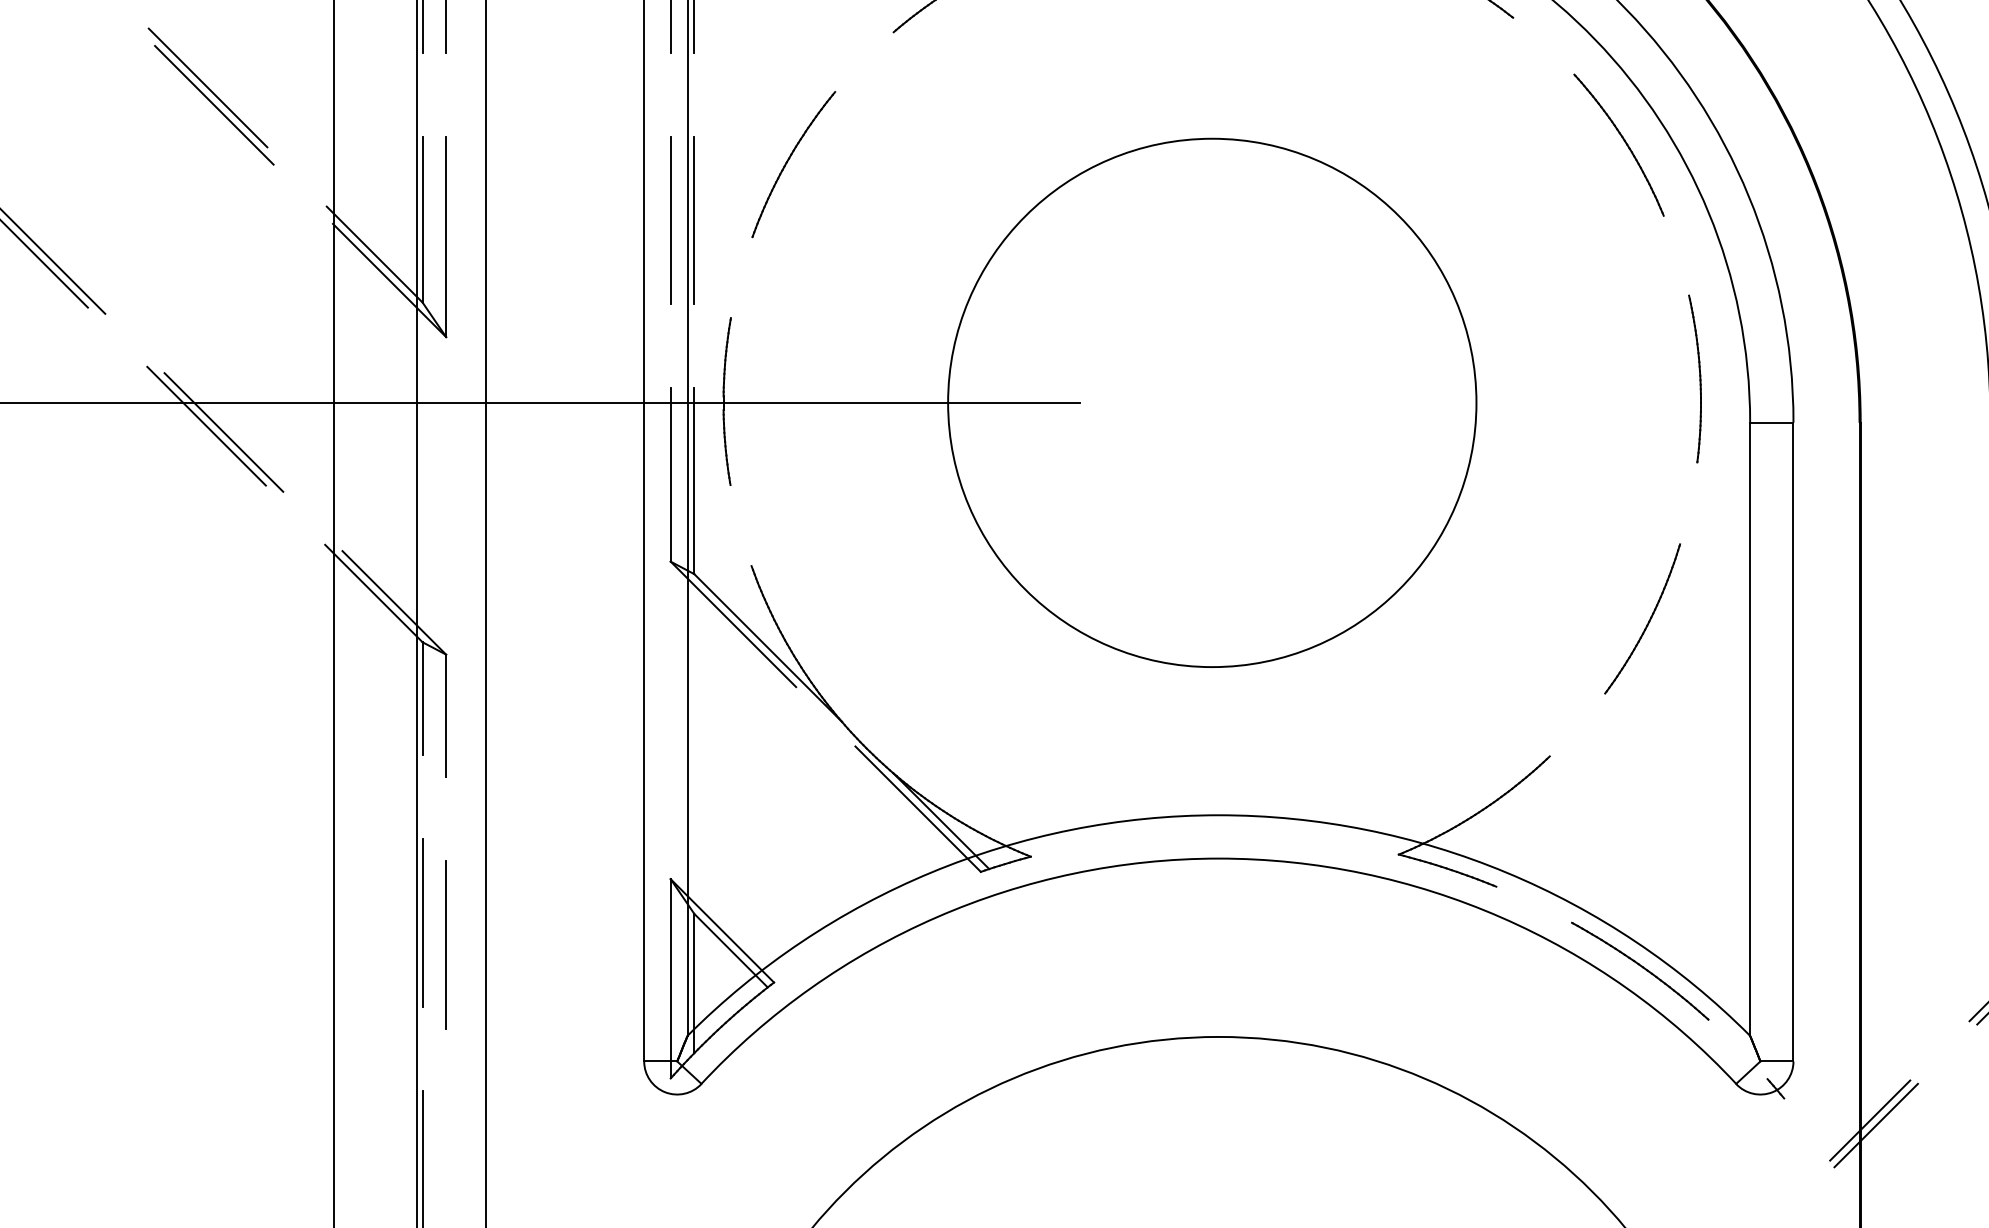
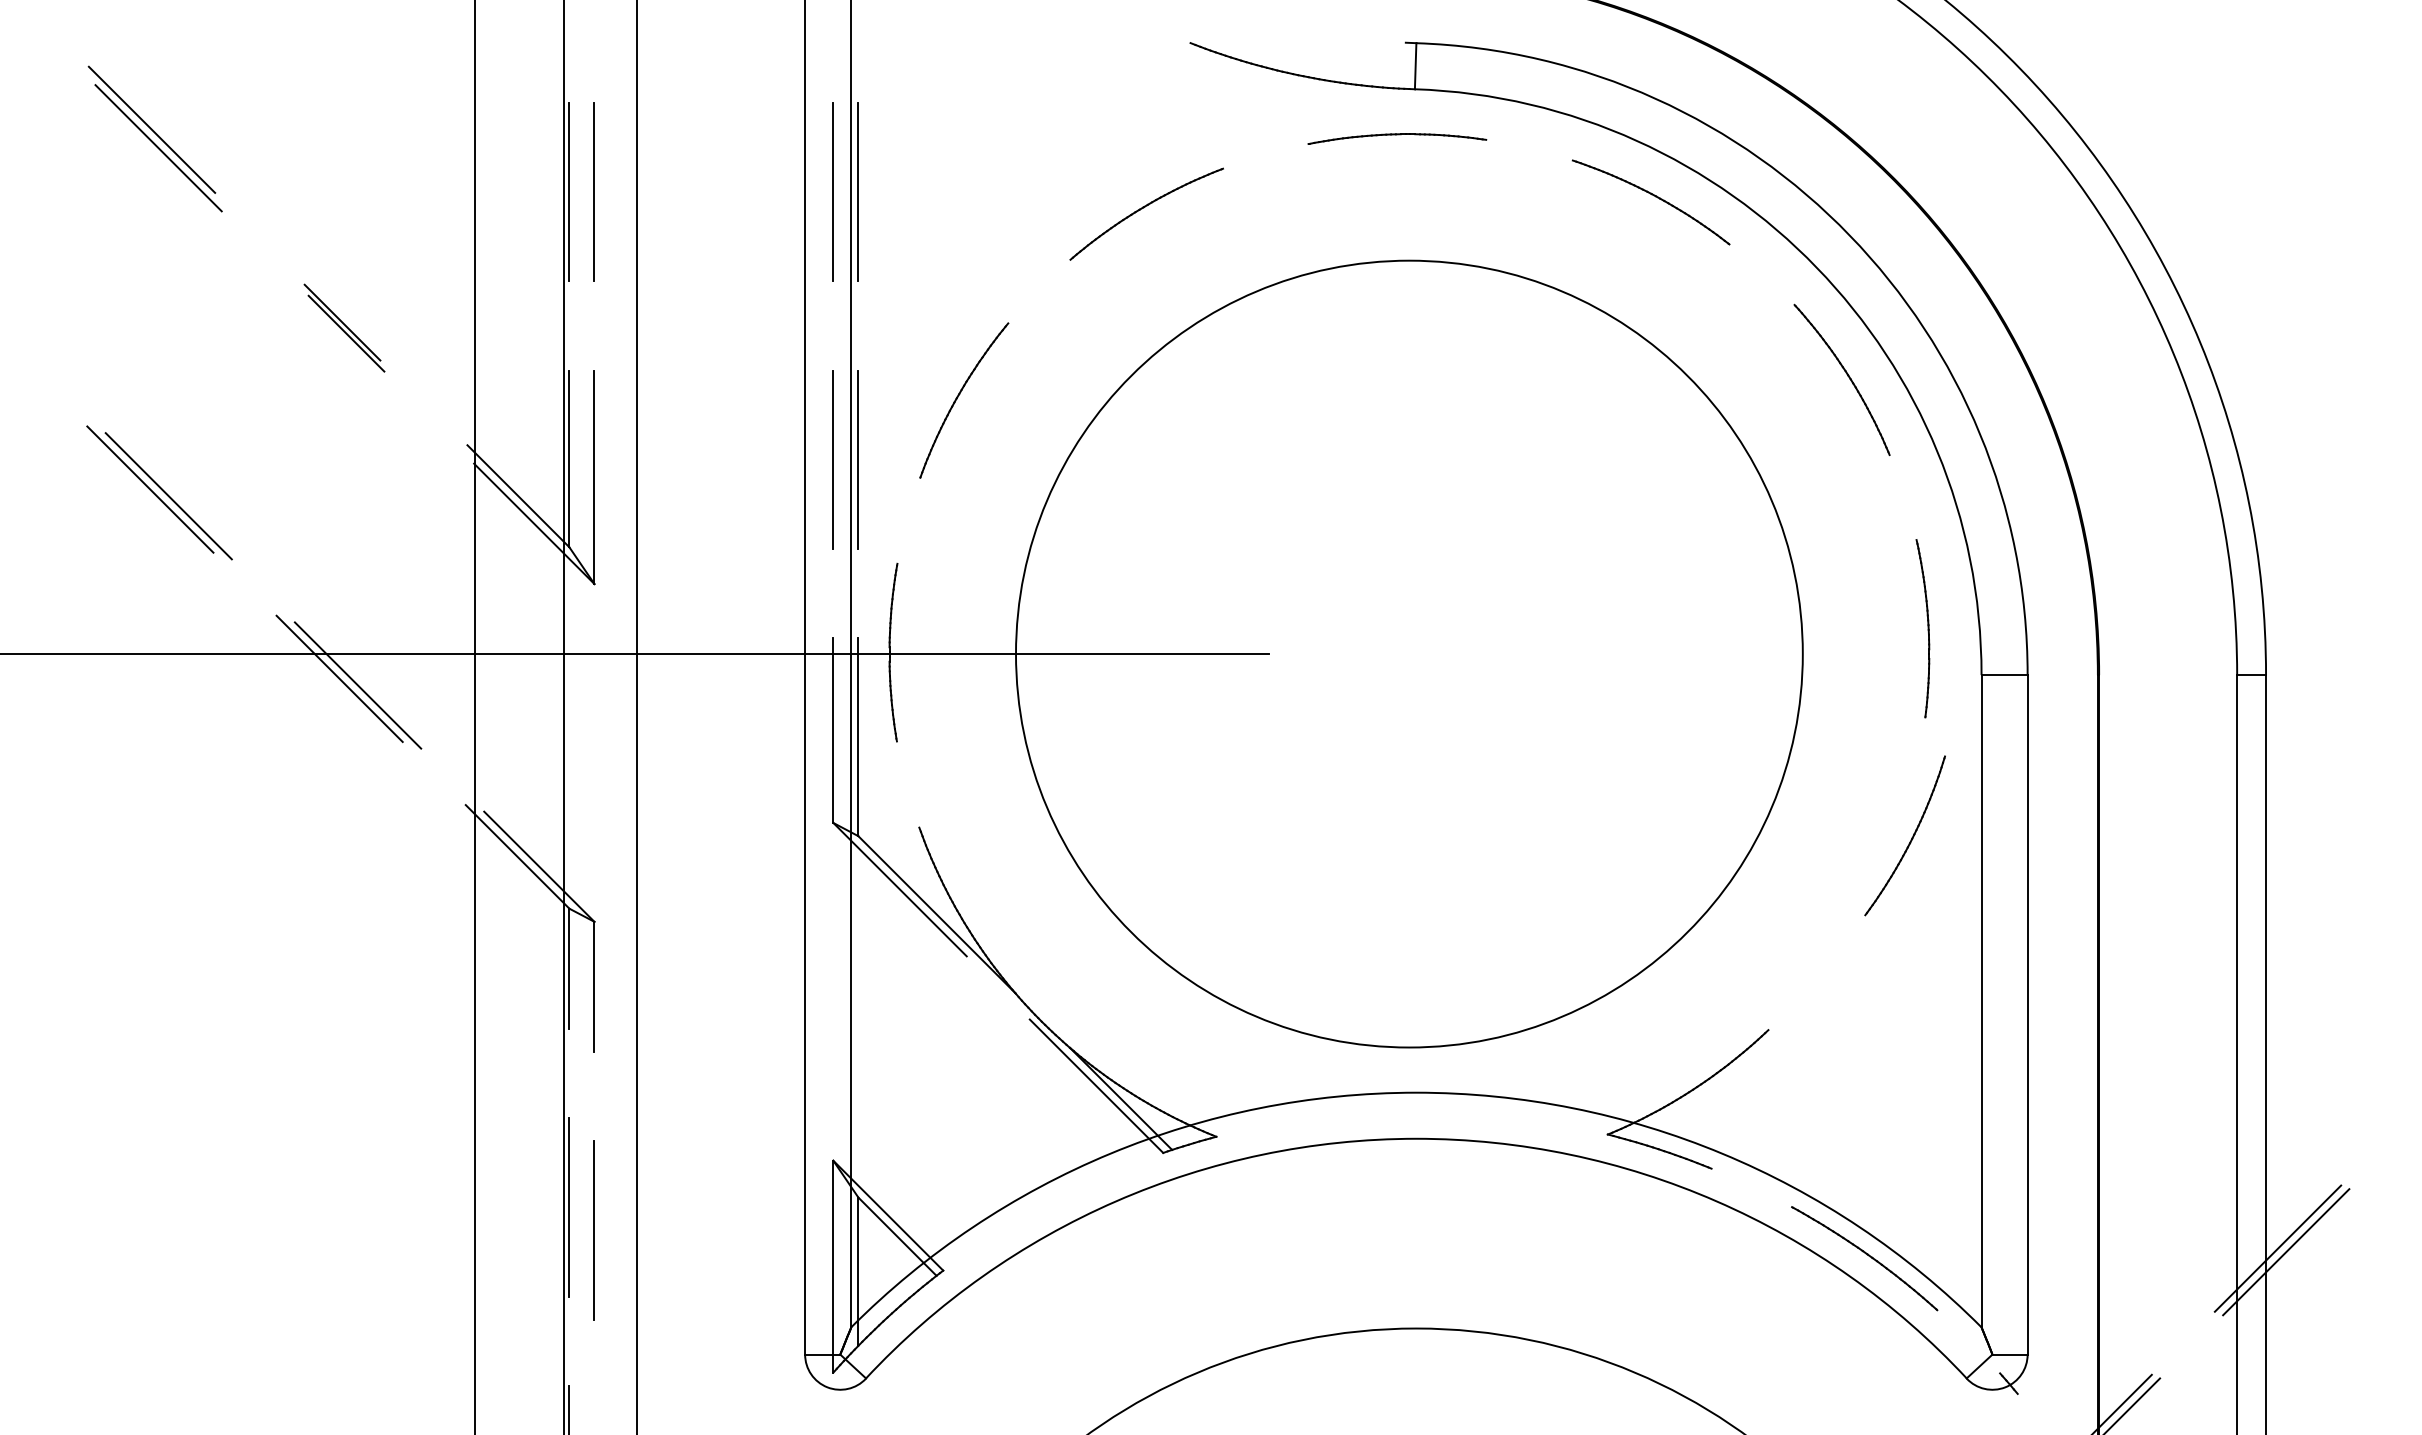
part: (211, 95) -> (344, 327), size x0.6
circle: (1212, 403) -> (1409, 654), size x1.4
part: (1647, 622) -> (1910, 839), moved

